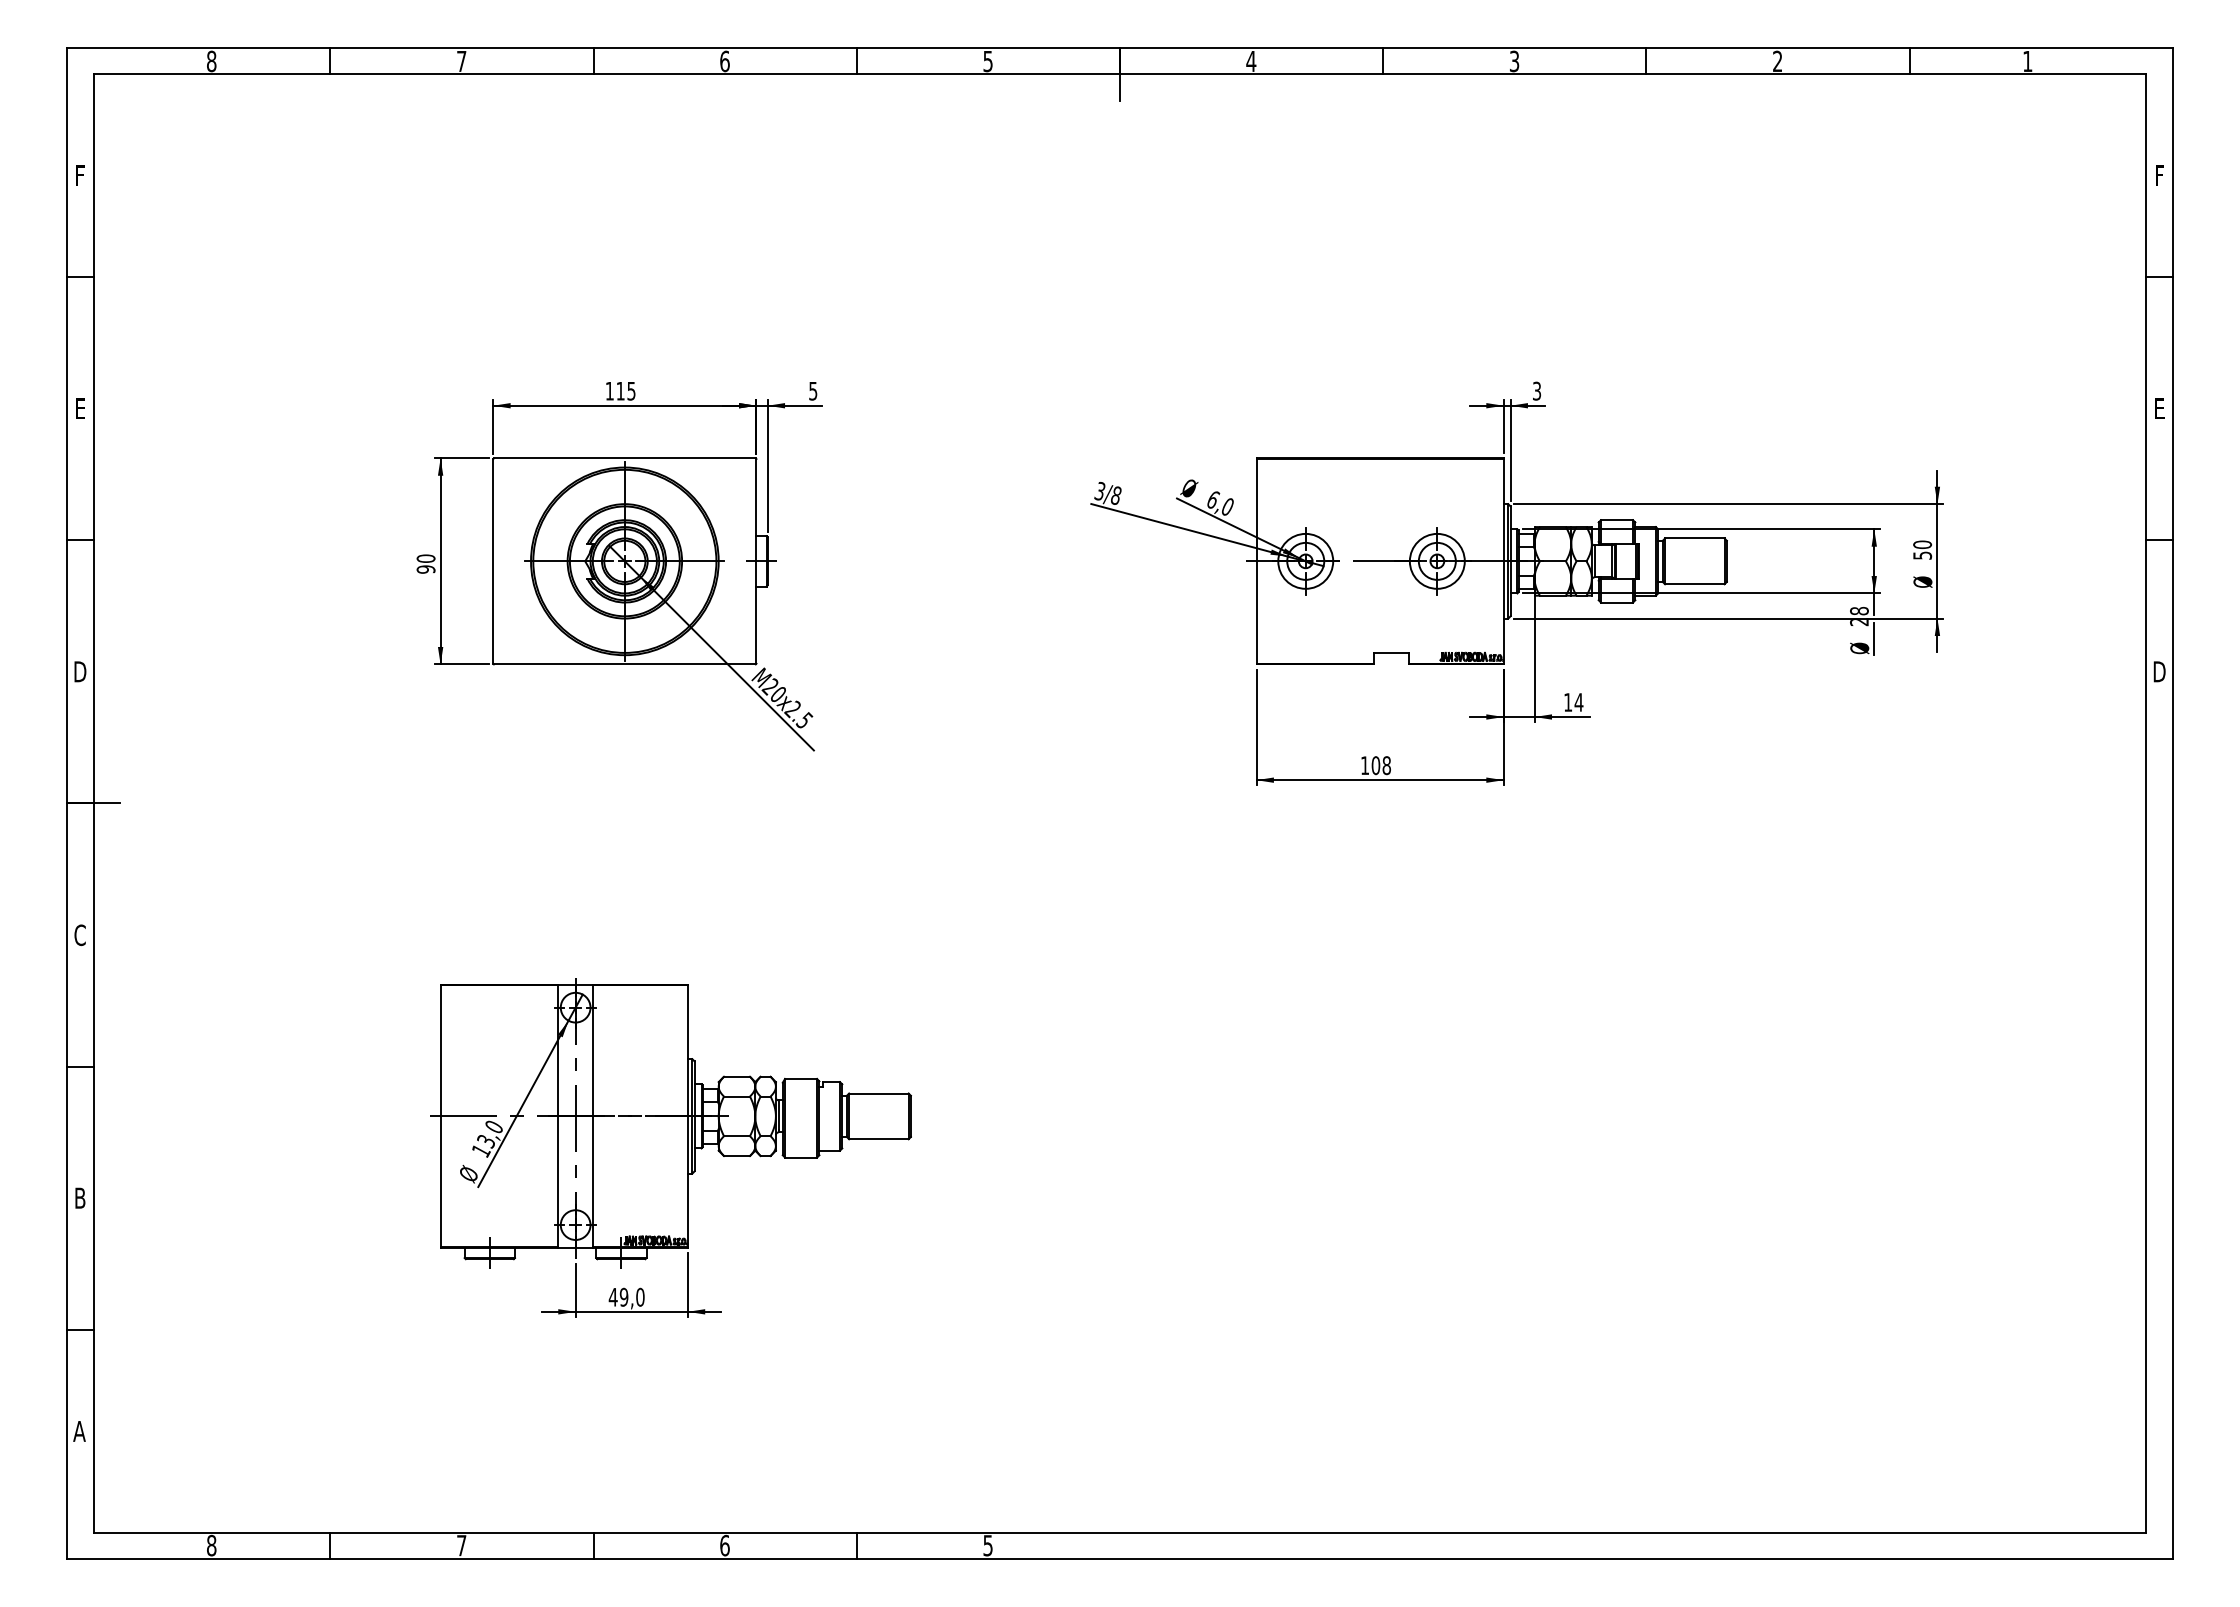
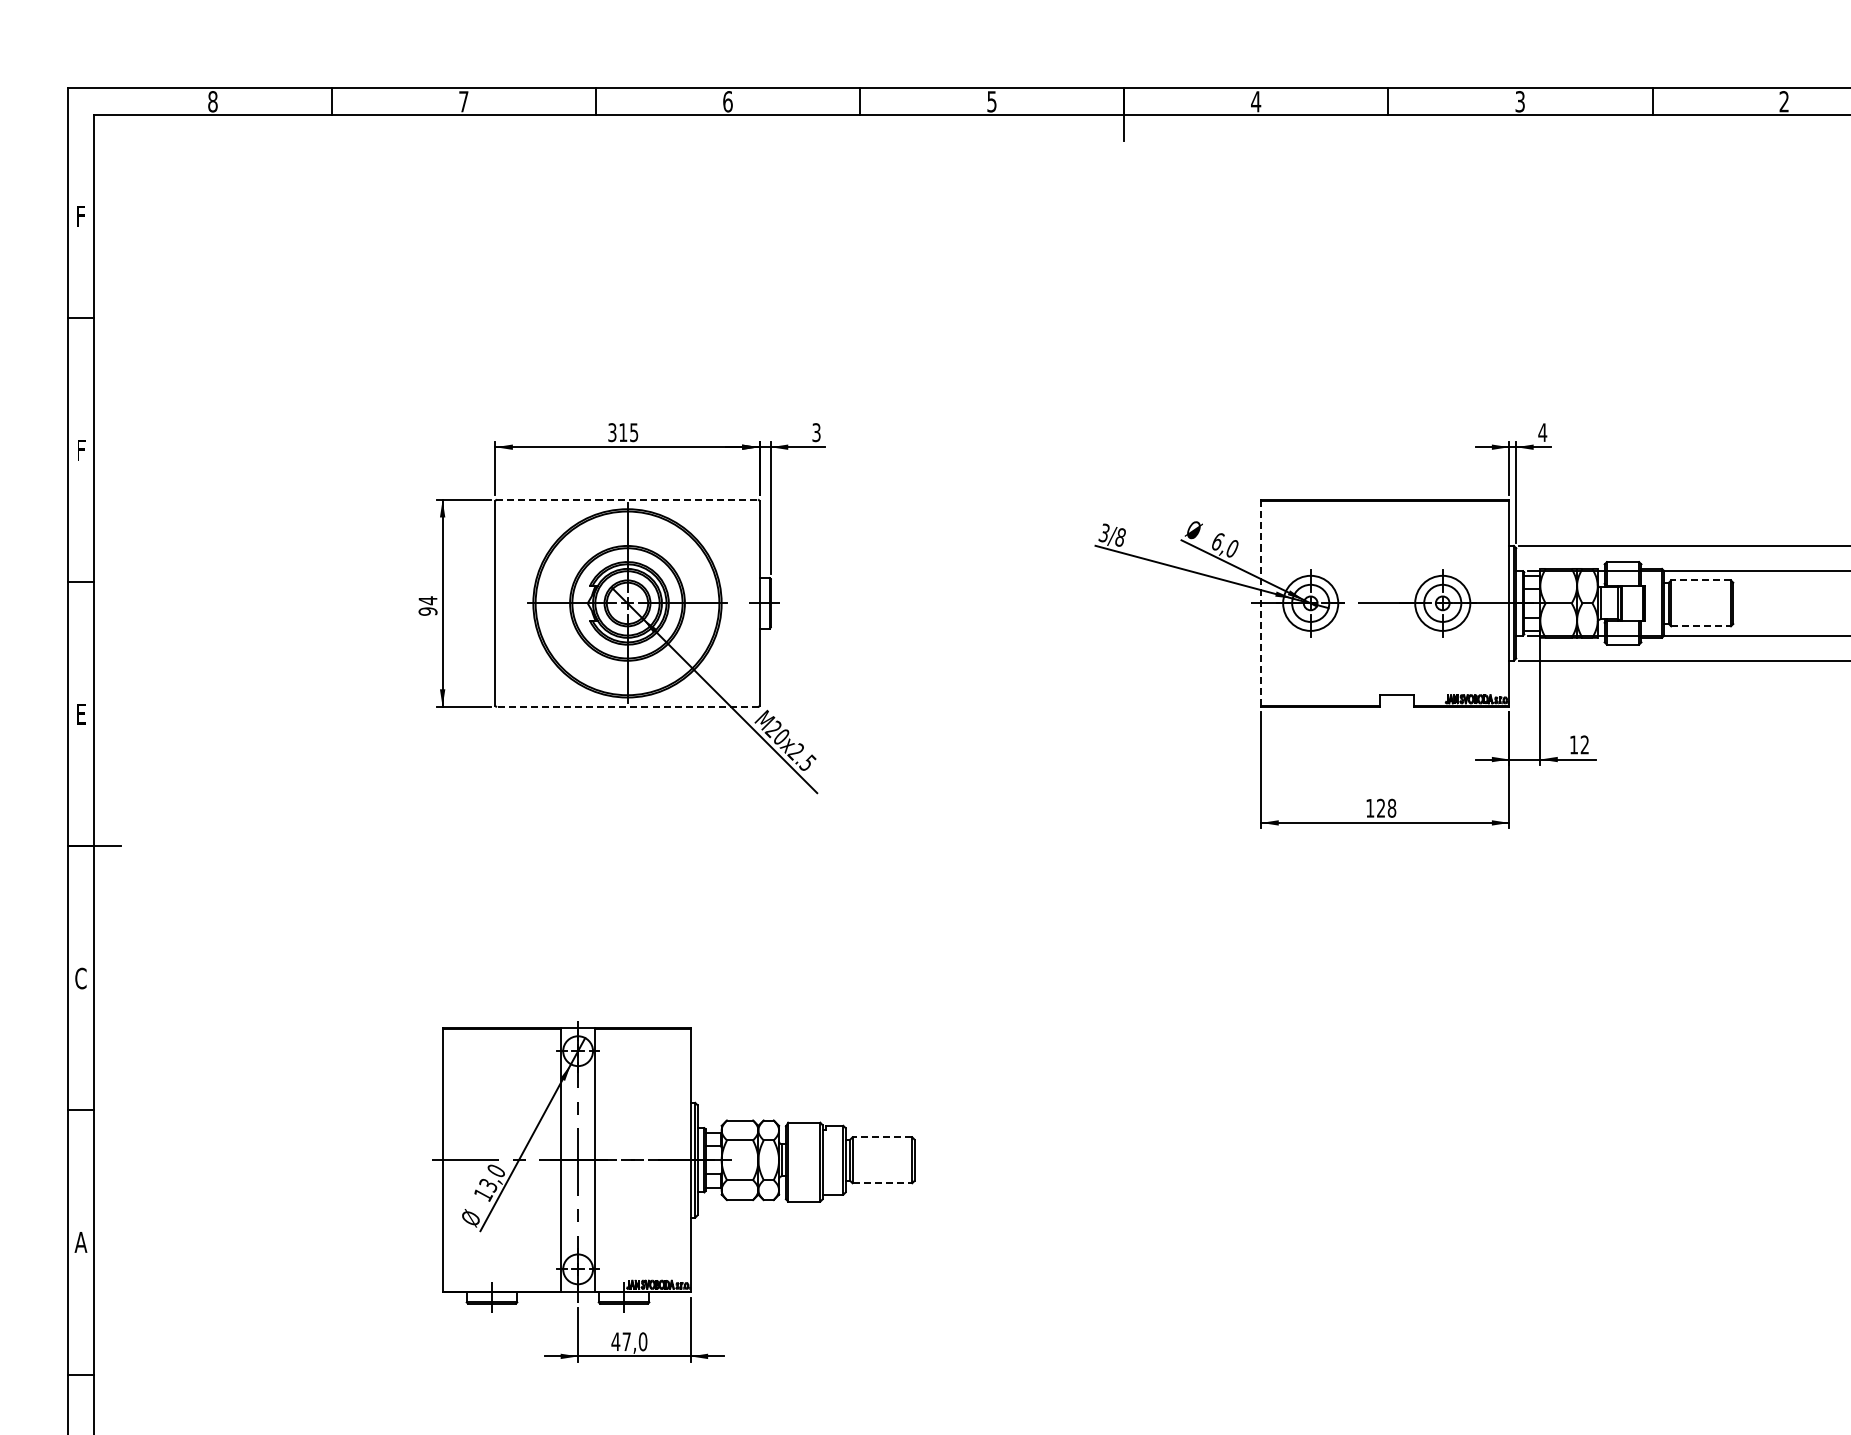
text: (609, 390) -> (612, 431), 115 -> 315
text: (813, 390) -> (816, 431), 5 -> 3
text: (1536, 390) -> (1542, 431), 3 -> 4
text: (80, 408) -> (81, 449), E -> F
line: (624, 458) -> (627, 500), solid -> dashed
line: (1694, 538) -> (1700, 580), solid -> dashed
text: (425, 558) -> (427, 600), 90 -> 94
line: (1256, 560) -> (1261, 602), solid -> dashed
line: (1694, 584) -> (1700, 626), solid -> dashed
line: (624, 664) -> (627, 706), solid -> dashed
text: (80, 671) -> (81, 713), D -> E
text: (1578, 702) -> (1584, 744), 14 -> 12
text: (1375, 765) -> (1380, 808), 108 -> 128
line: (878, 1093) -> (882, 1137), solid -> dashed
line: (878, 1139) -> (882, 1183), solid -> dashed
text: (79, 1197) -> (80, 1241), B -> A
text: (623, 1296) -> (626, 1341), 49,0 -> 47,0

